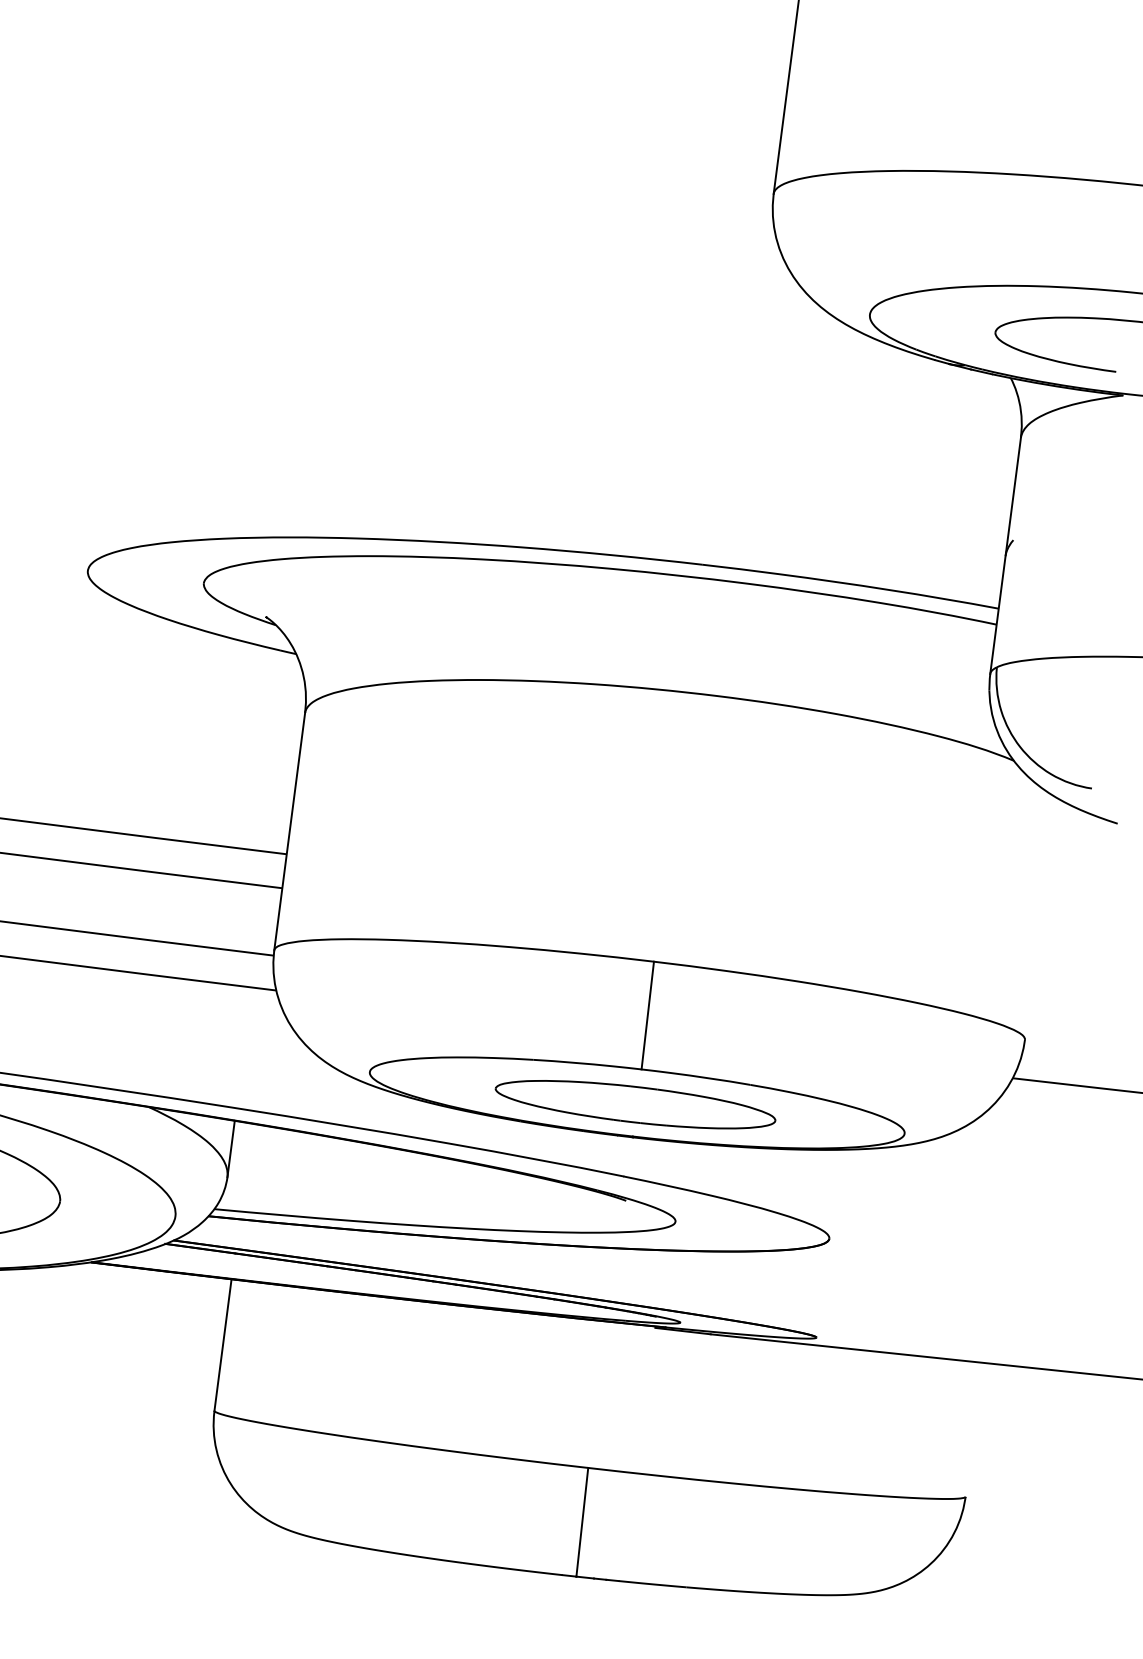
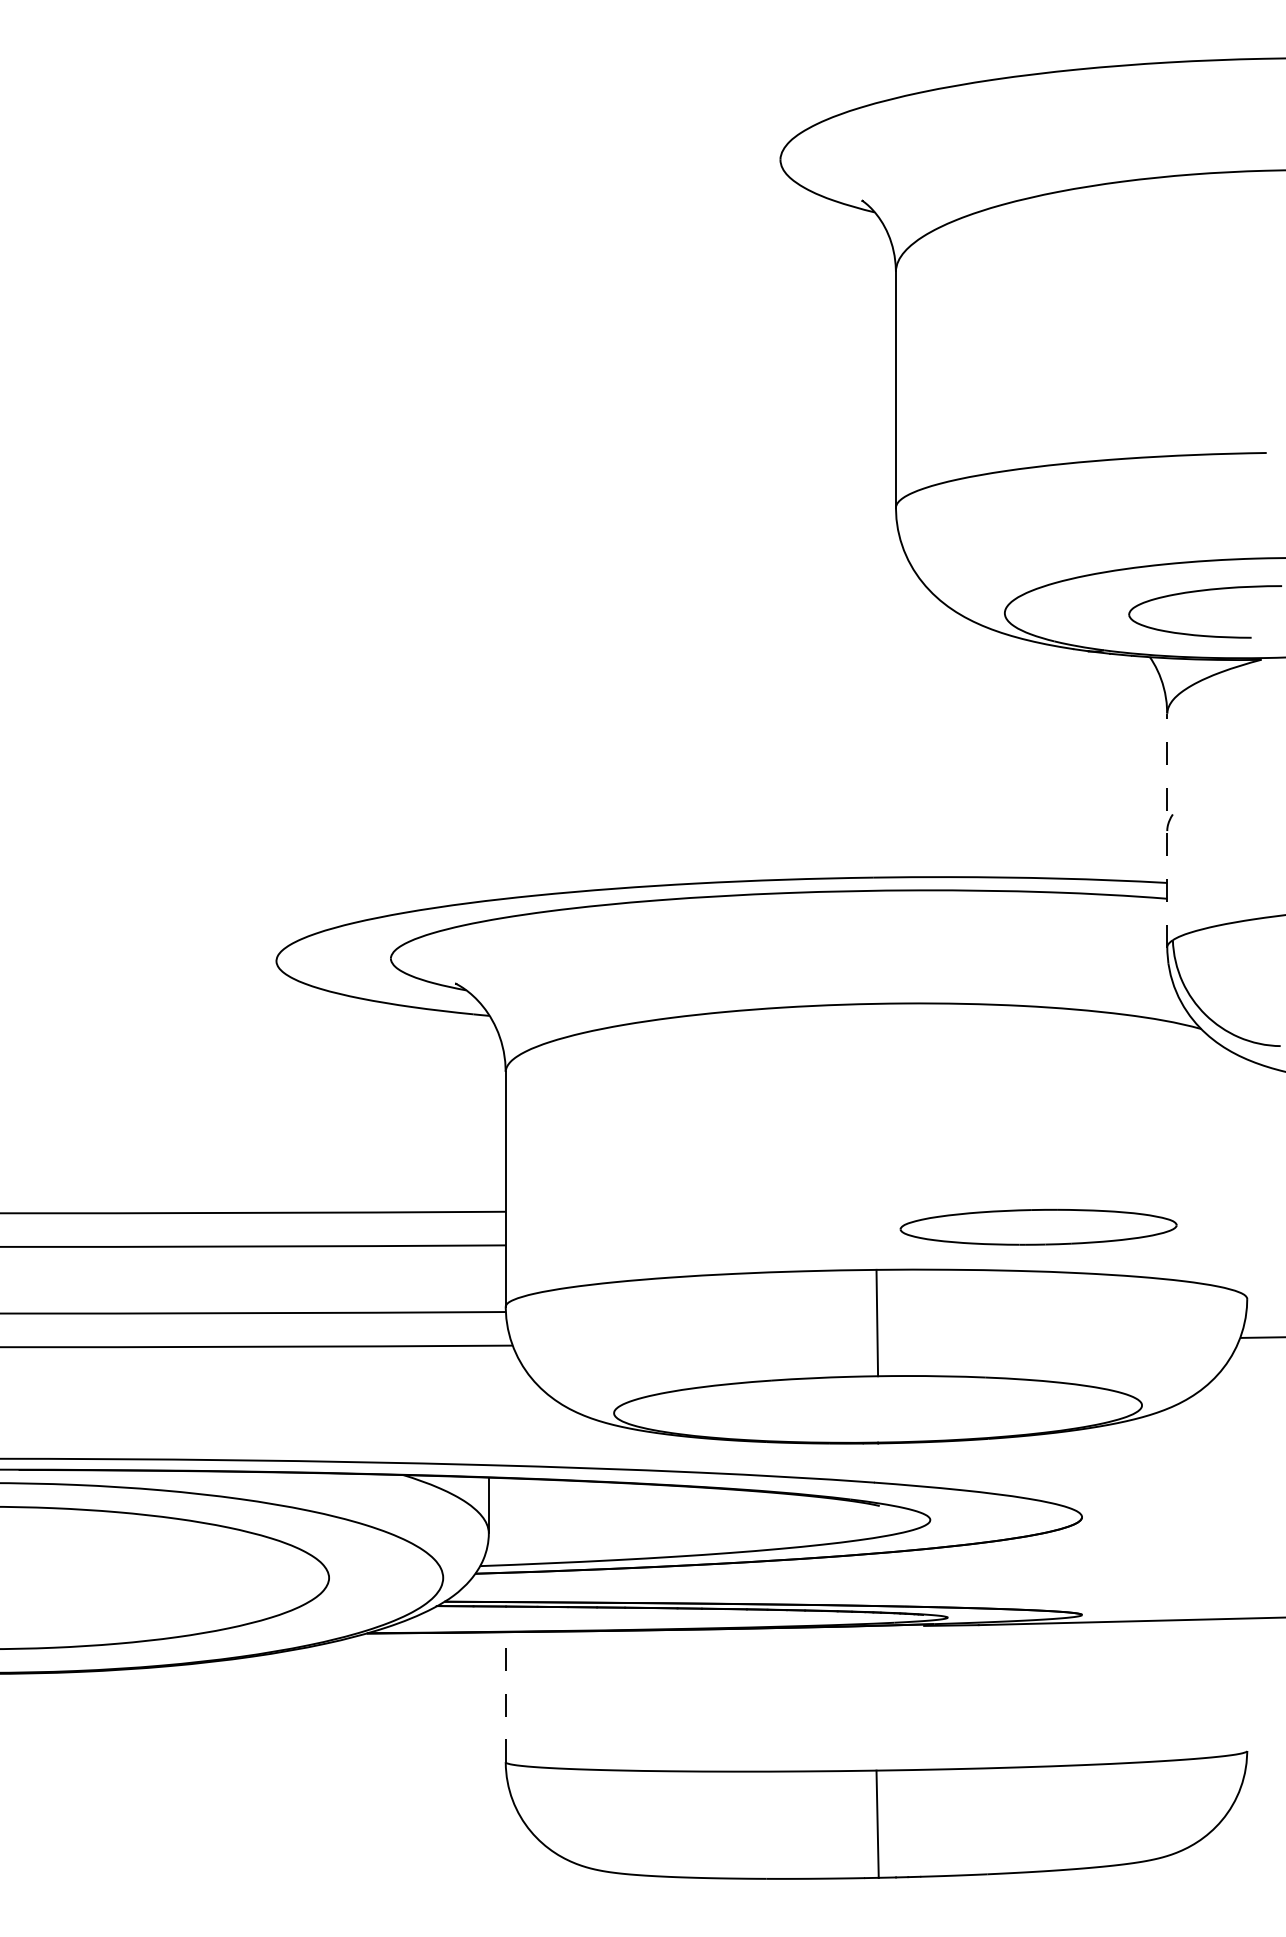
line: (1005, 555) -> (1167, 830), solid -> dashed
part: (635, 1103) -> (1038, 1226), moved
line: (222, 1344) -> (505, 1696), solid -> dashed

